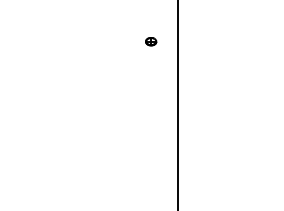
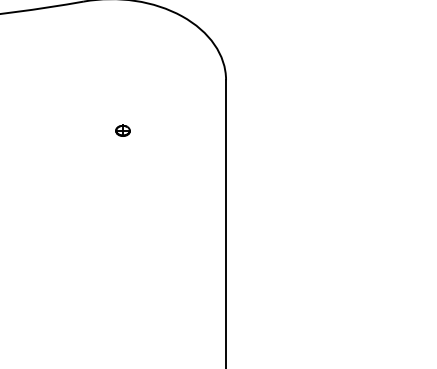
part: (150, 41) -> (122, 130), moved

